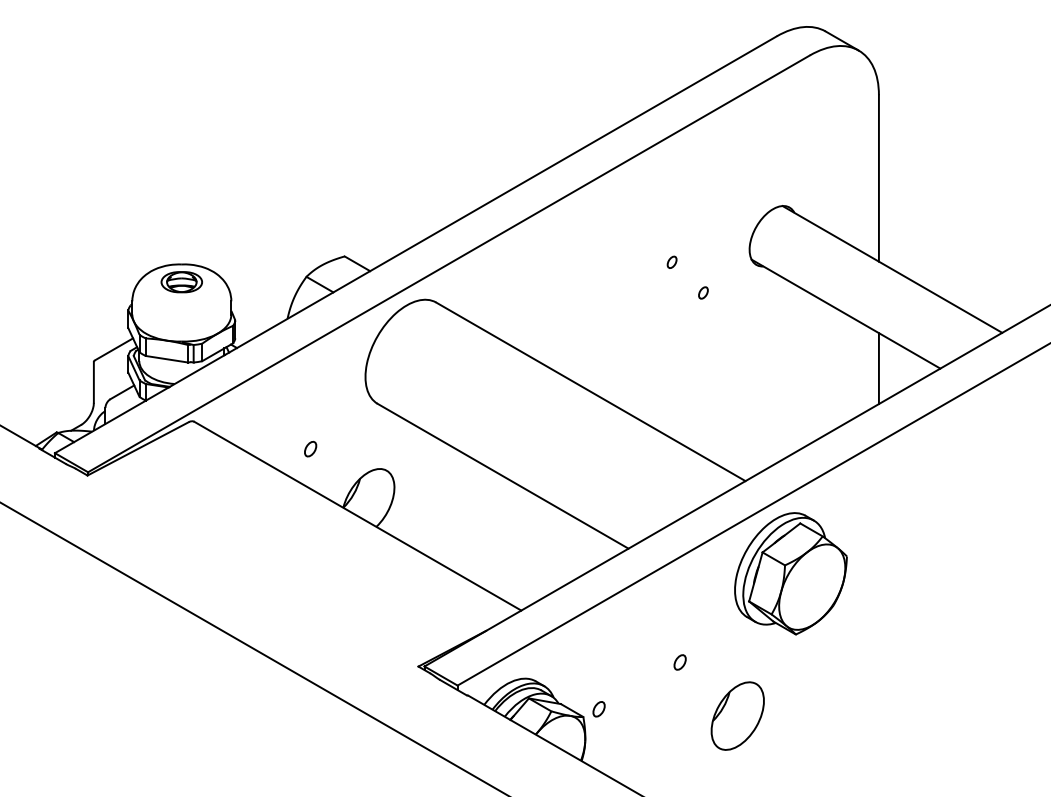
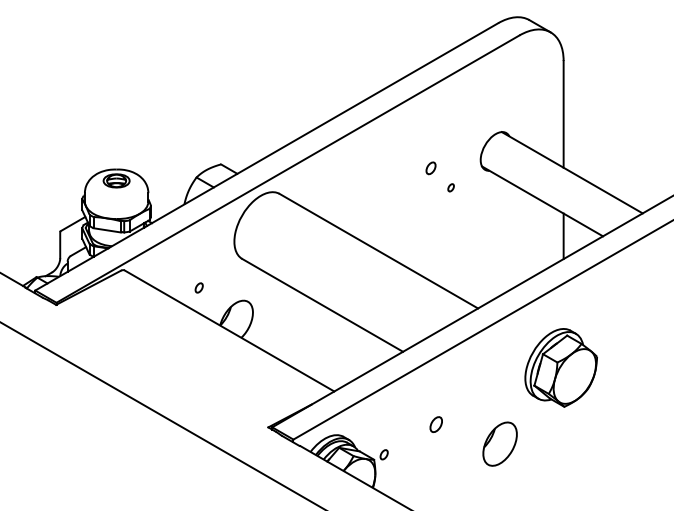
part: (671, 261) -> (430, 167), size x1.6
part: (789, 573) -> (560, 367), moved
part: (679, 662) -> (435, 424), size x1.6
part: (736, 715) -> (499, 443), moved

